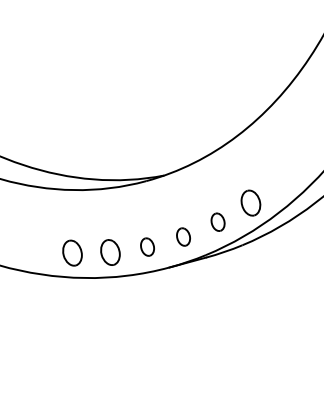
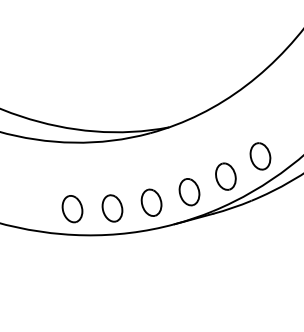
part: (217, 221) -> (225, 175), size x1.43
part: (183, 236) -> (189, 191), size x1.43
part: (147, 246) -> (151, 202), size x1.43

